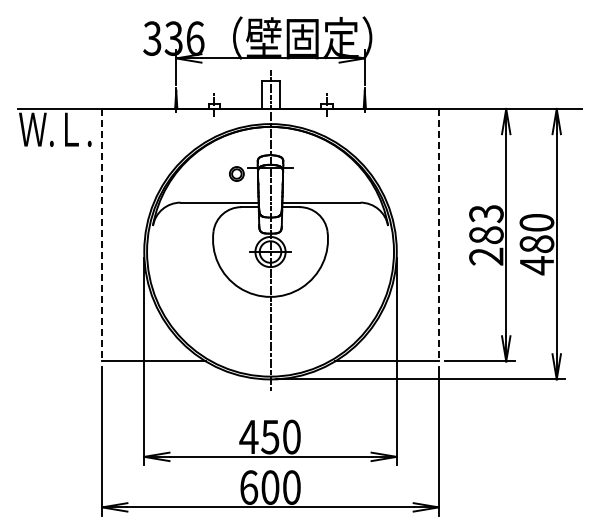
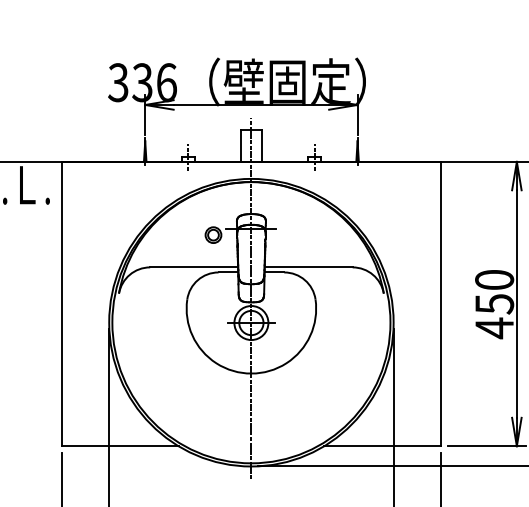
line: (102, 235) -> (62, 304), dashed -> solid
line: (438, 235) -> (440, 304), dashed -> solid
text: (486, 235) -> (494, 304), 283 -> 450

